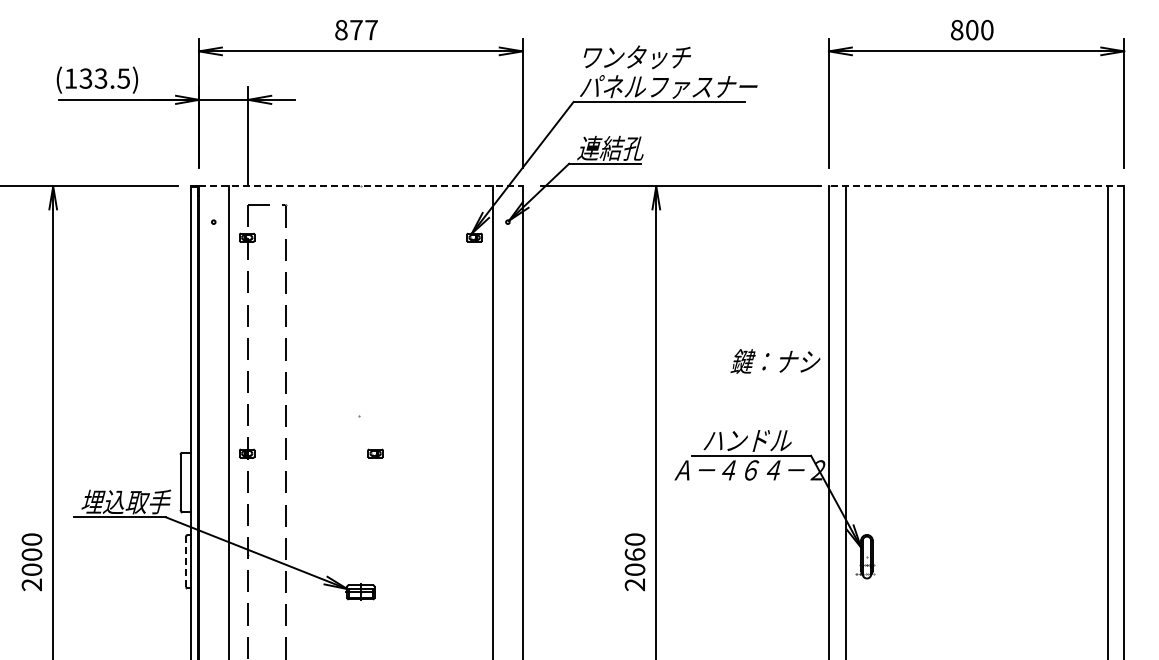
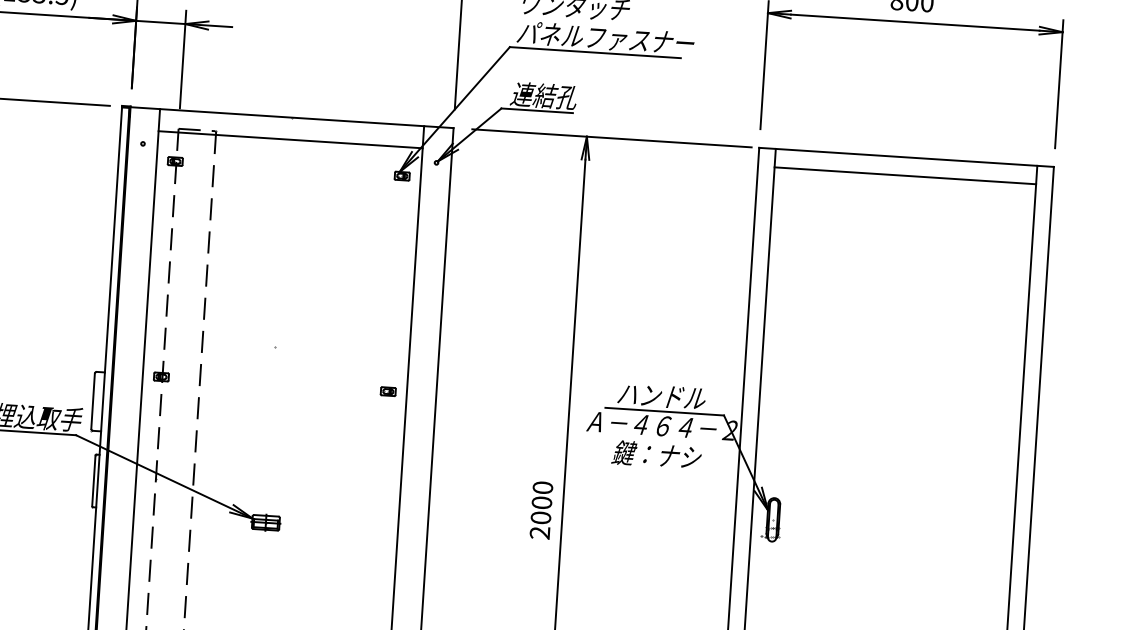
line: (360, 186) -> (291, 117), dashed -> solid
line: (976, 186) -> (906, 157), dashed -> solid
line: (976, 204) -> (905, 175), added
line: (360, 208) -> (290, 139), added
text: (775, 361) -> (656, 454), moved
part: (375, 453) -> (388, 391), moved
text: (634, 554) -> (541, 502), 2060 -> 2000
line: (186, 562) -> (93, 481), dashed -> solid

